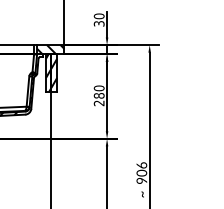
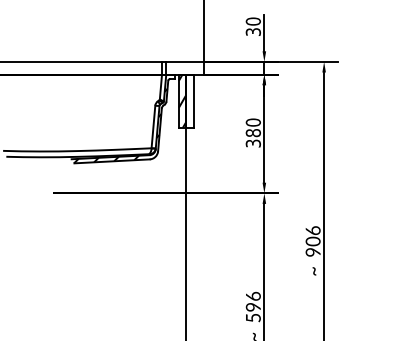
hatch: (50, 49) -> (185, 67), removed
hatch: (54, 73) -> (190, 101), removed
text: (99, 103) -> (253, 143), 280 -> 380

